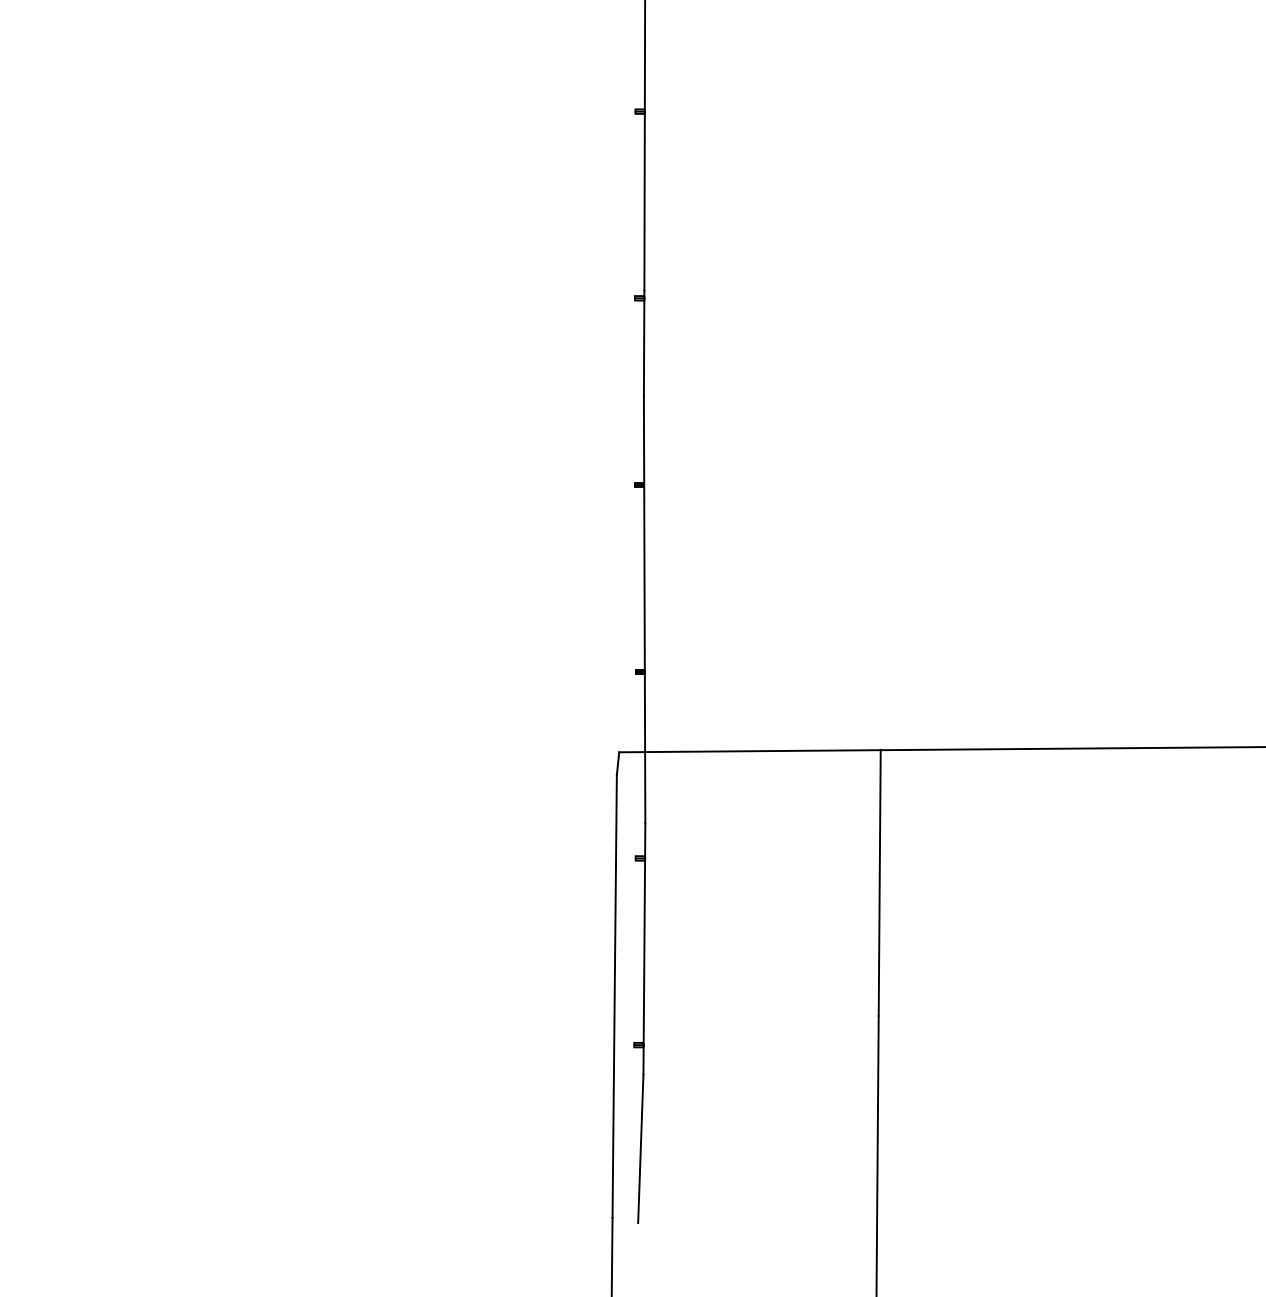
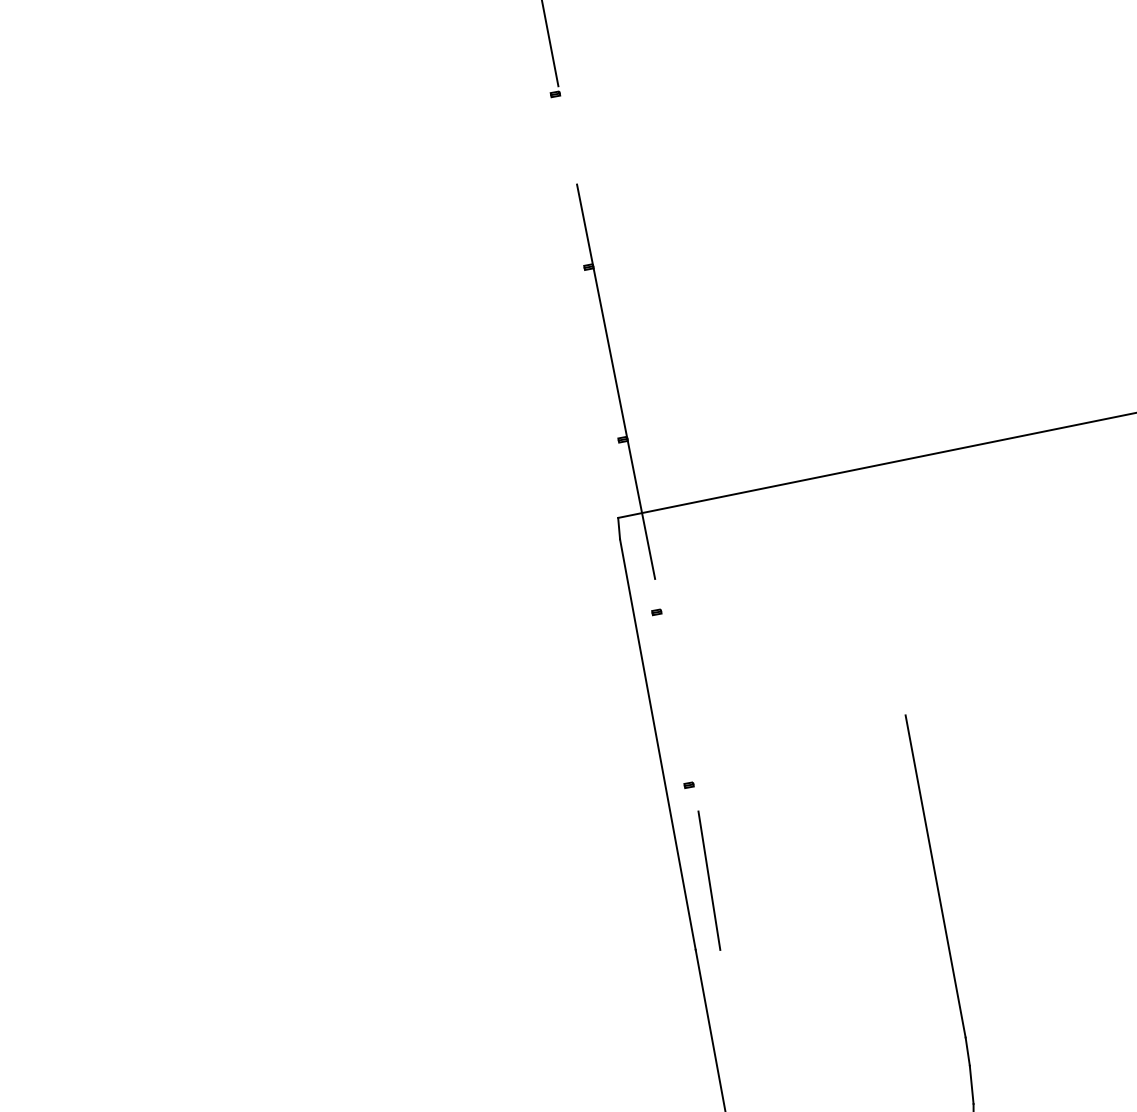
line: (643, 343) -> (567, 135), removed
line: (879, 883) -> (882, 592), removed
line: (644, 948) -> (676, 694), removed

